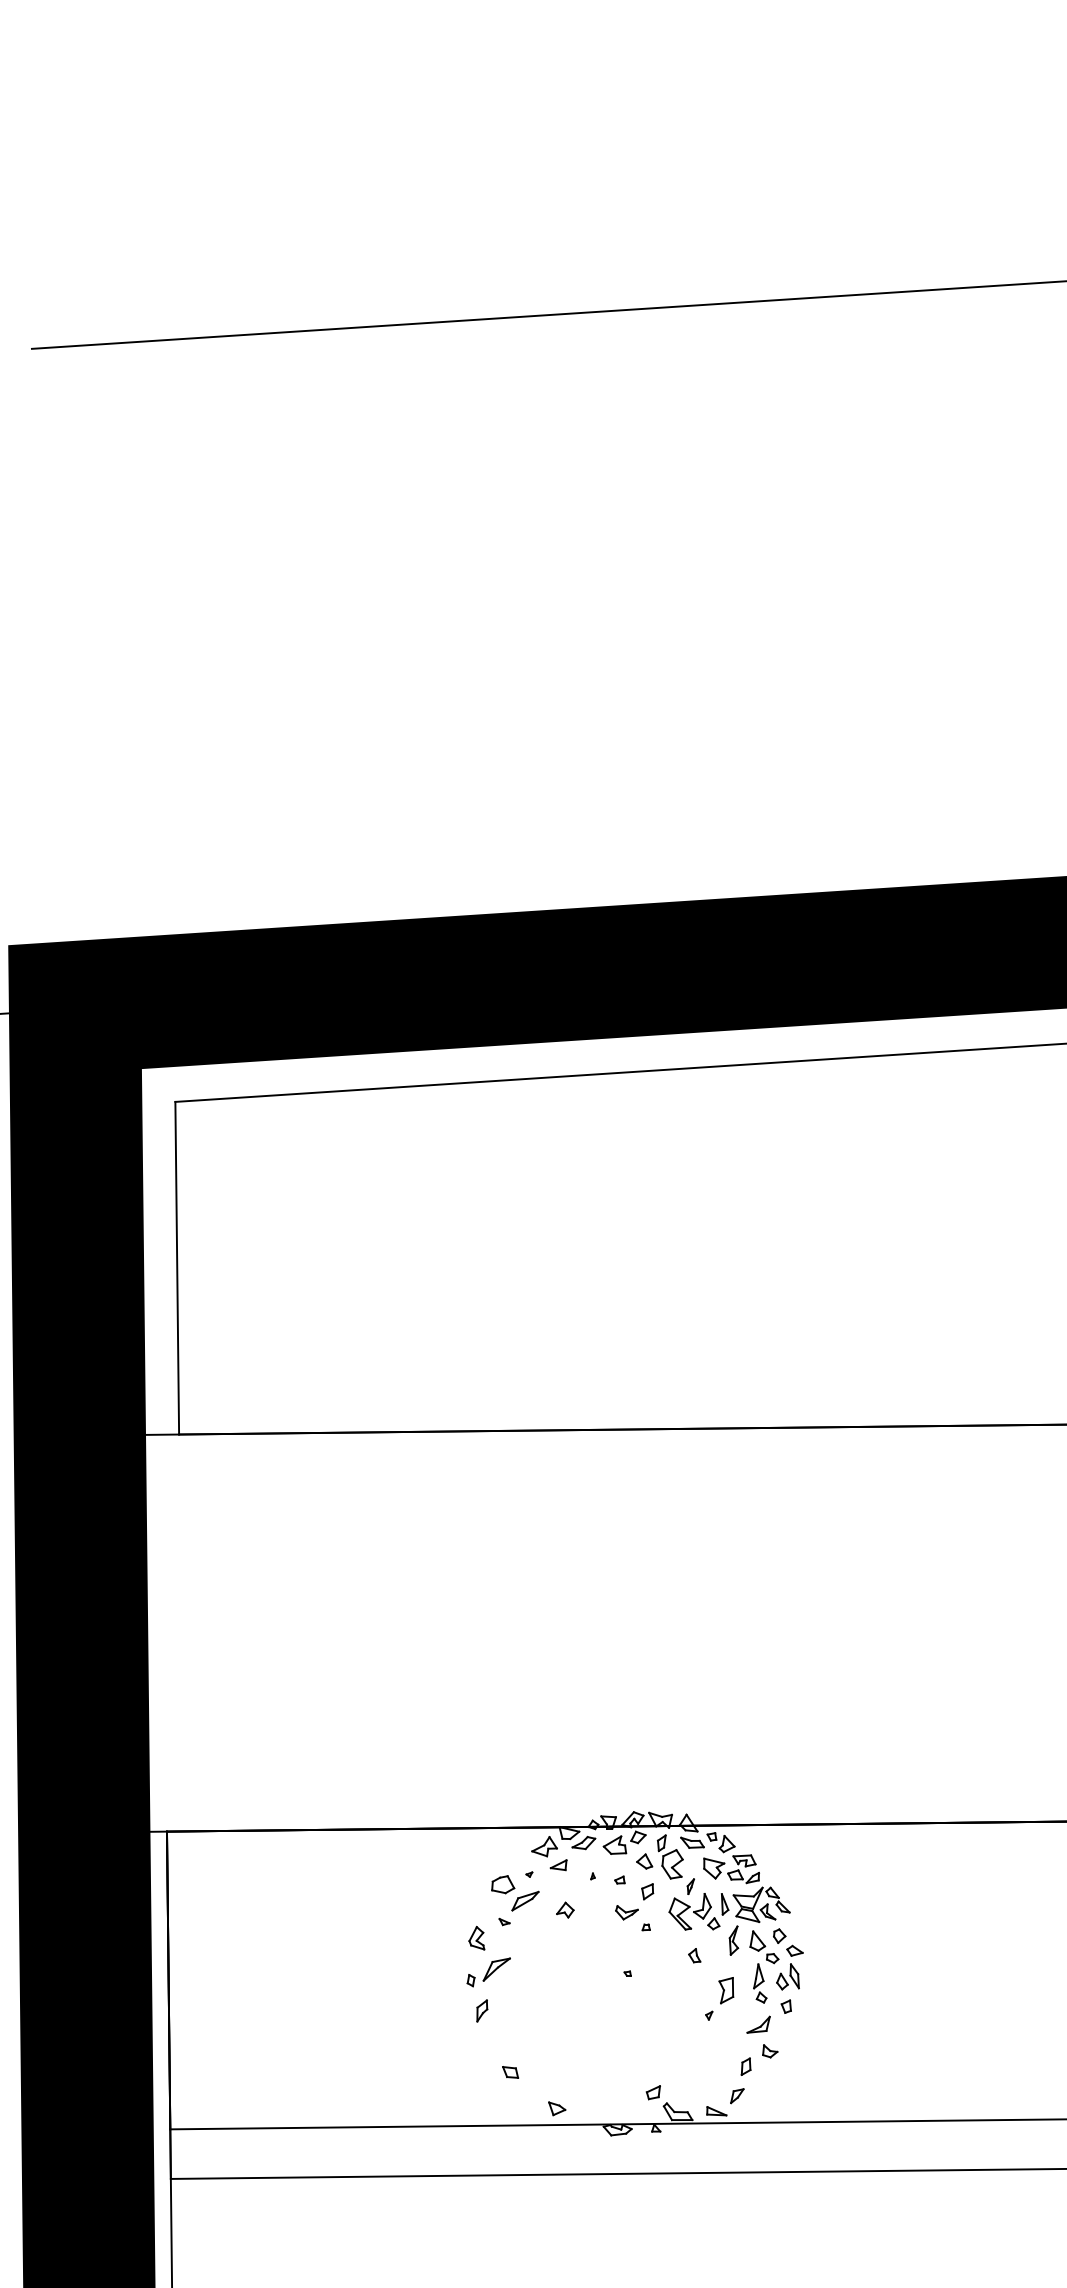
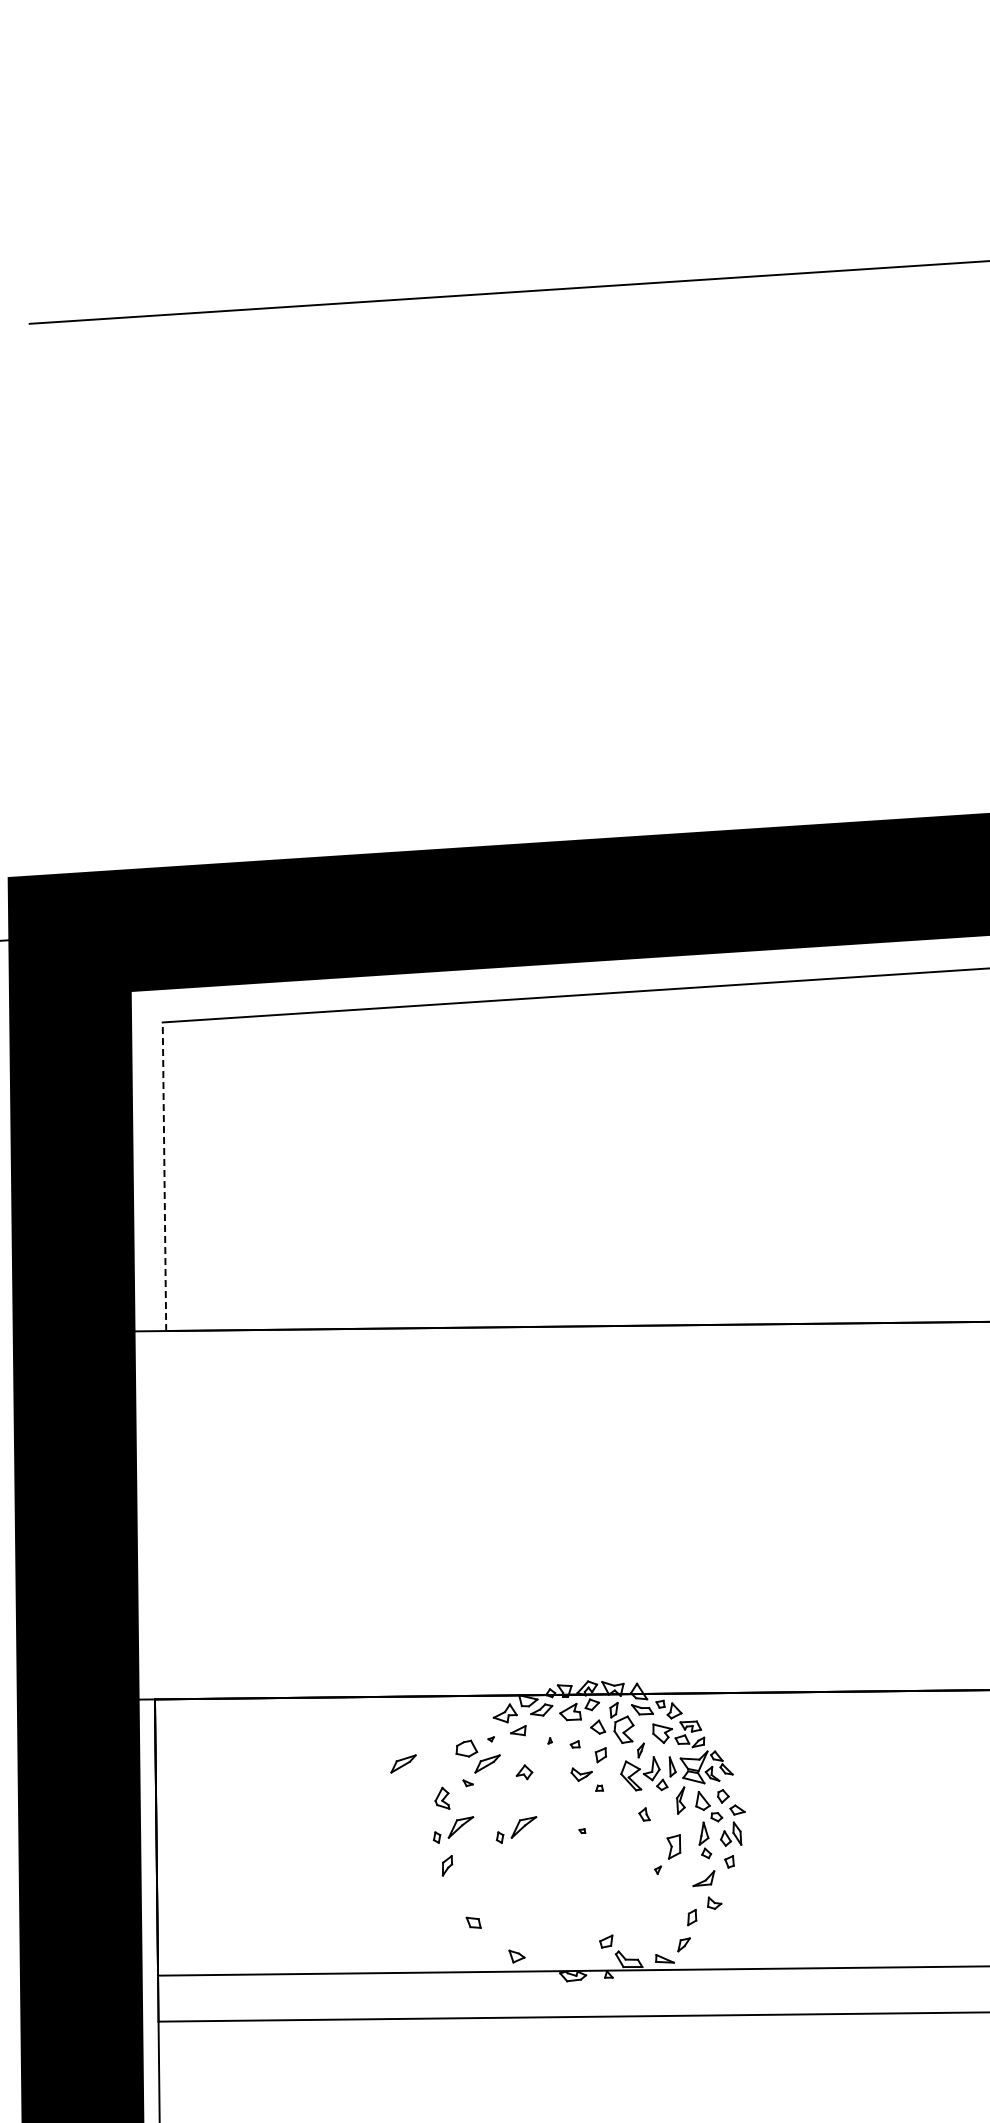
line: (177, 1267) -> (164, 1176), solid -> dashed
part: (434, 1900) -> (403, 1763), added
part: (556, 1971) -> (516, 1829), added

